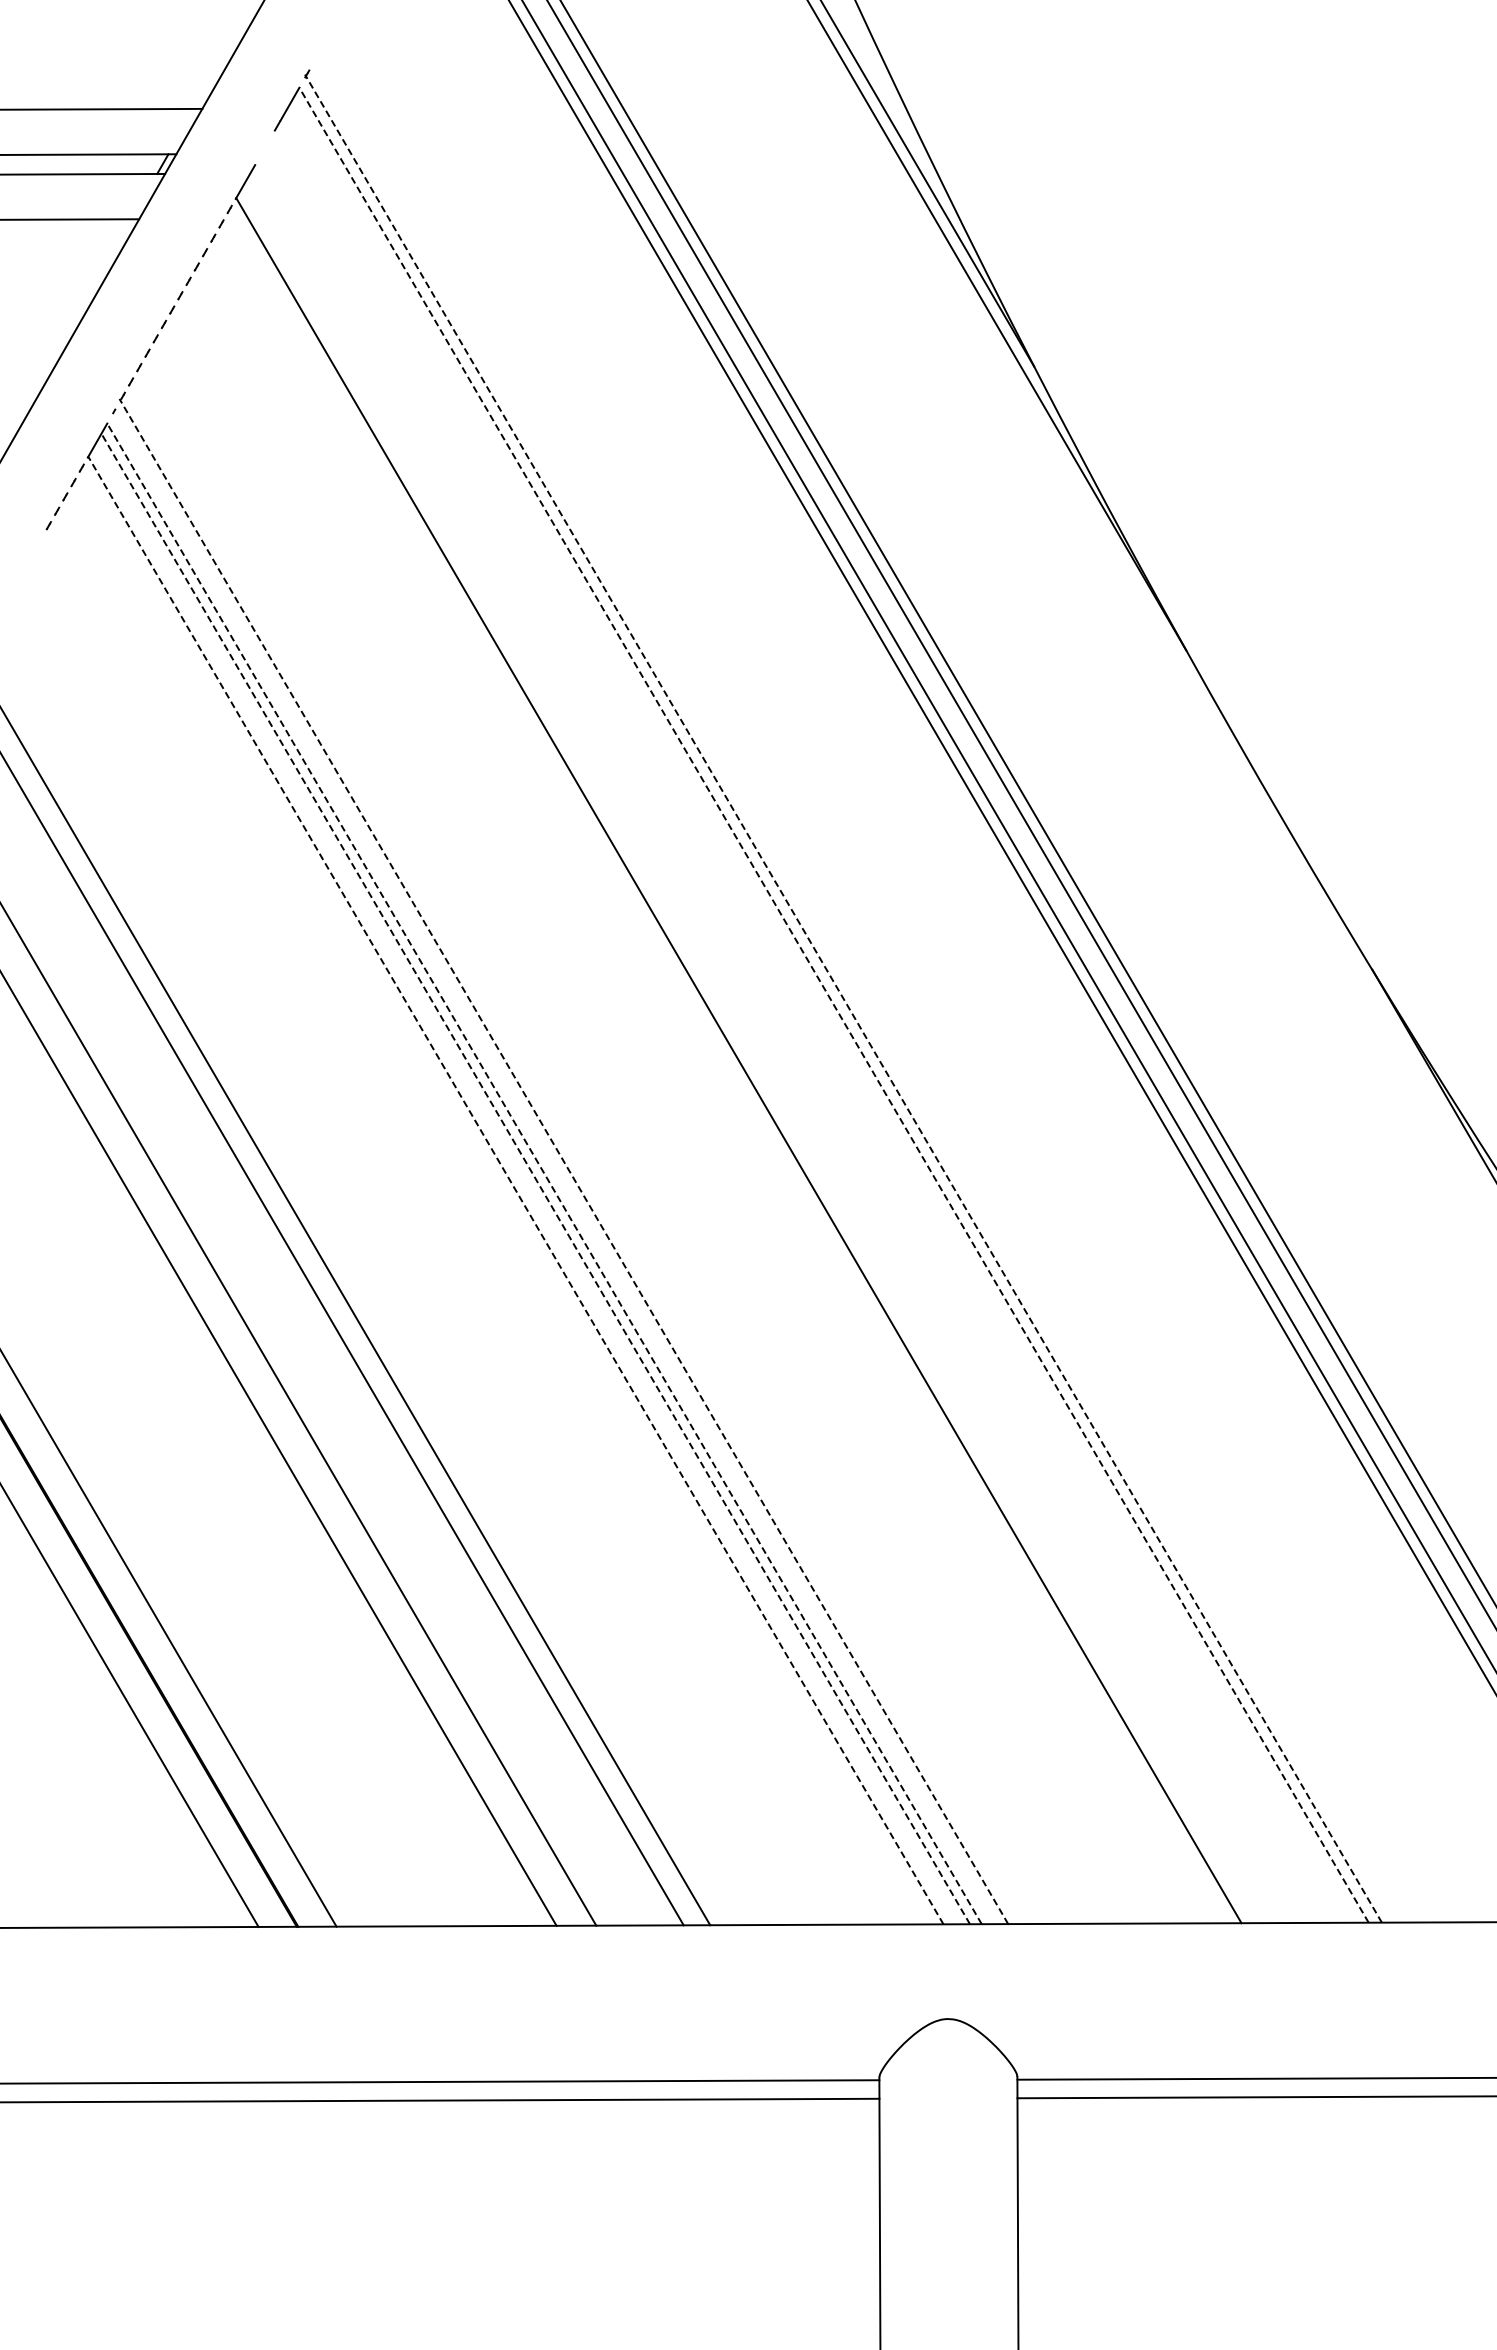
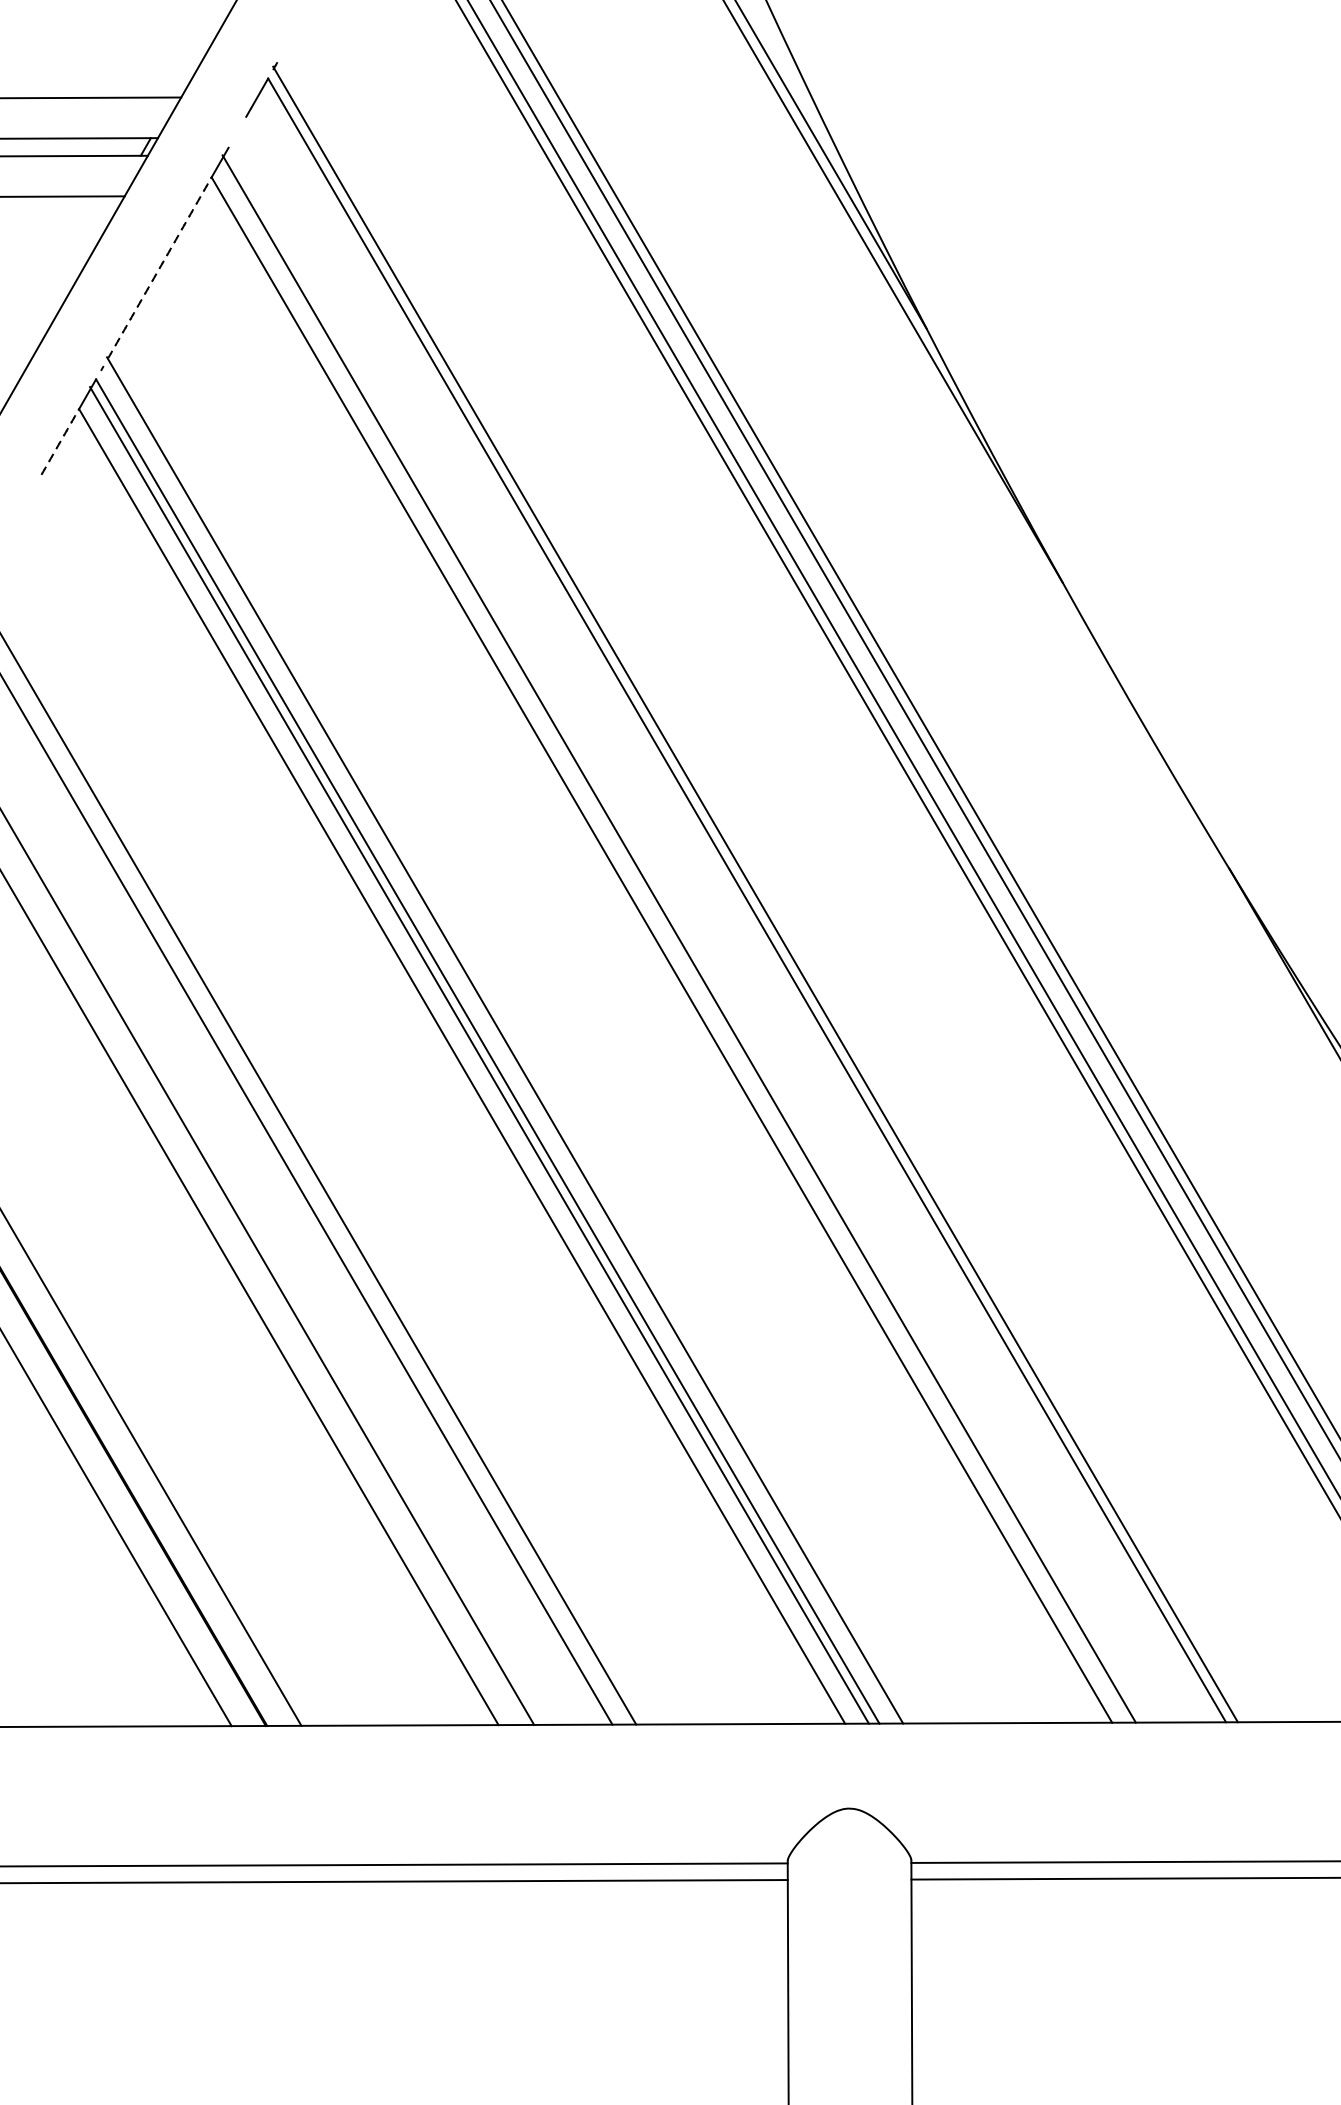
line: (843, 998) -> (755, 894), dashed -> solid
line: (834, 1005) -> (747, 900), dashed -> solid
line: (757, 1048) -> (678, 939), added
line: (563, 1161) -> (504, 1040), dashed -> solid
line: (544, 1173) -> (487, 1051), dashed -> solid
line: (535, 1177) -> (479, 1054), dashed -> solid
line: (515, 1190) -> (461, 1066), dashed -> solid

